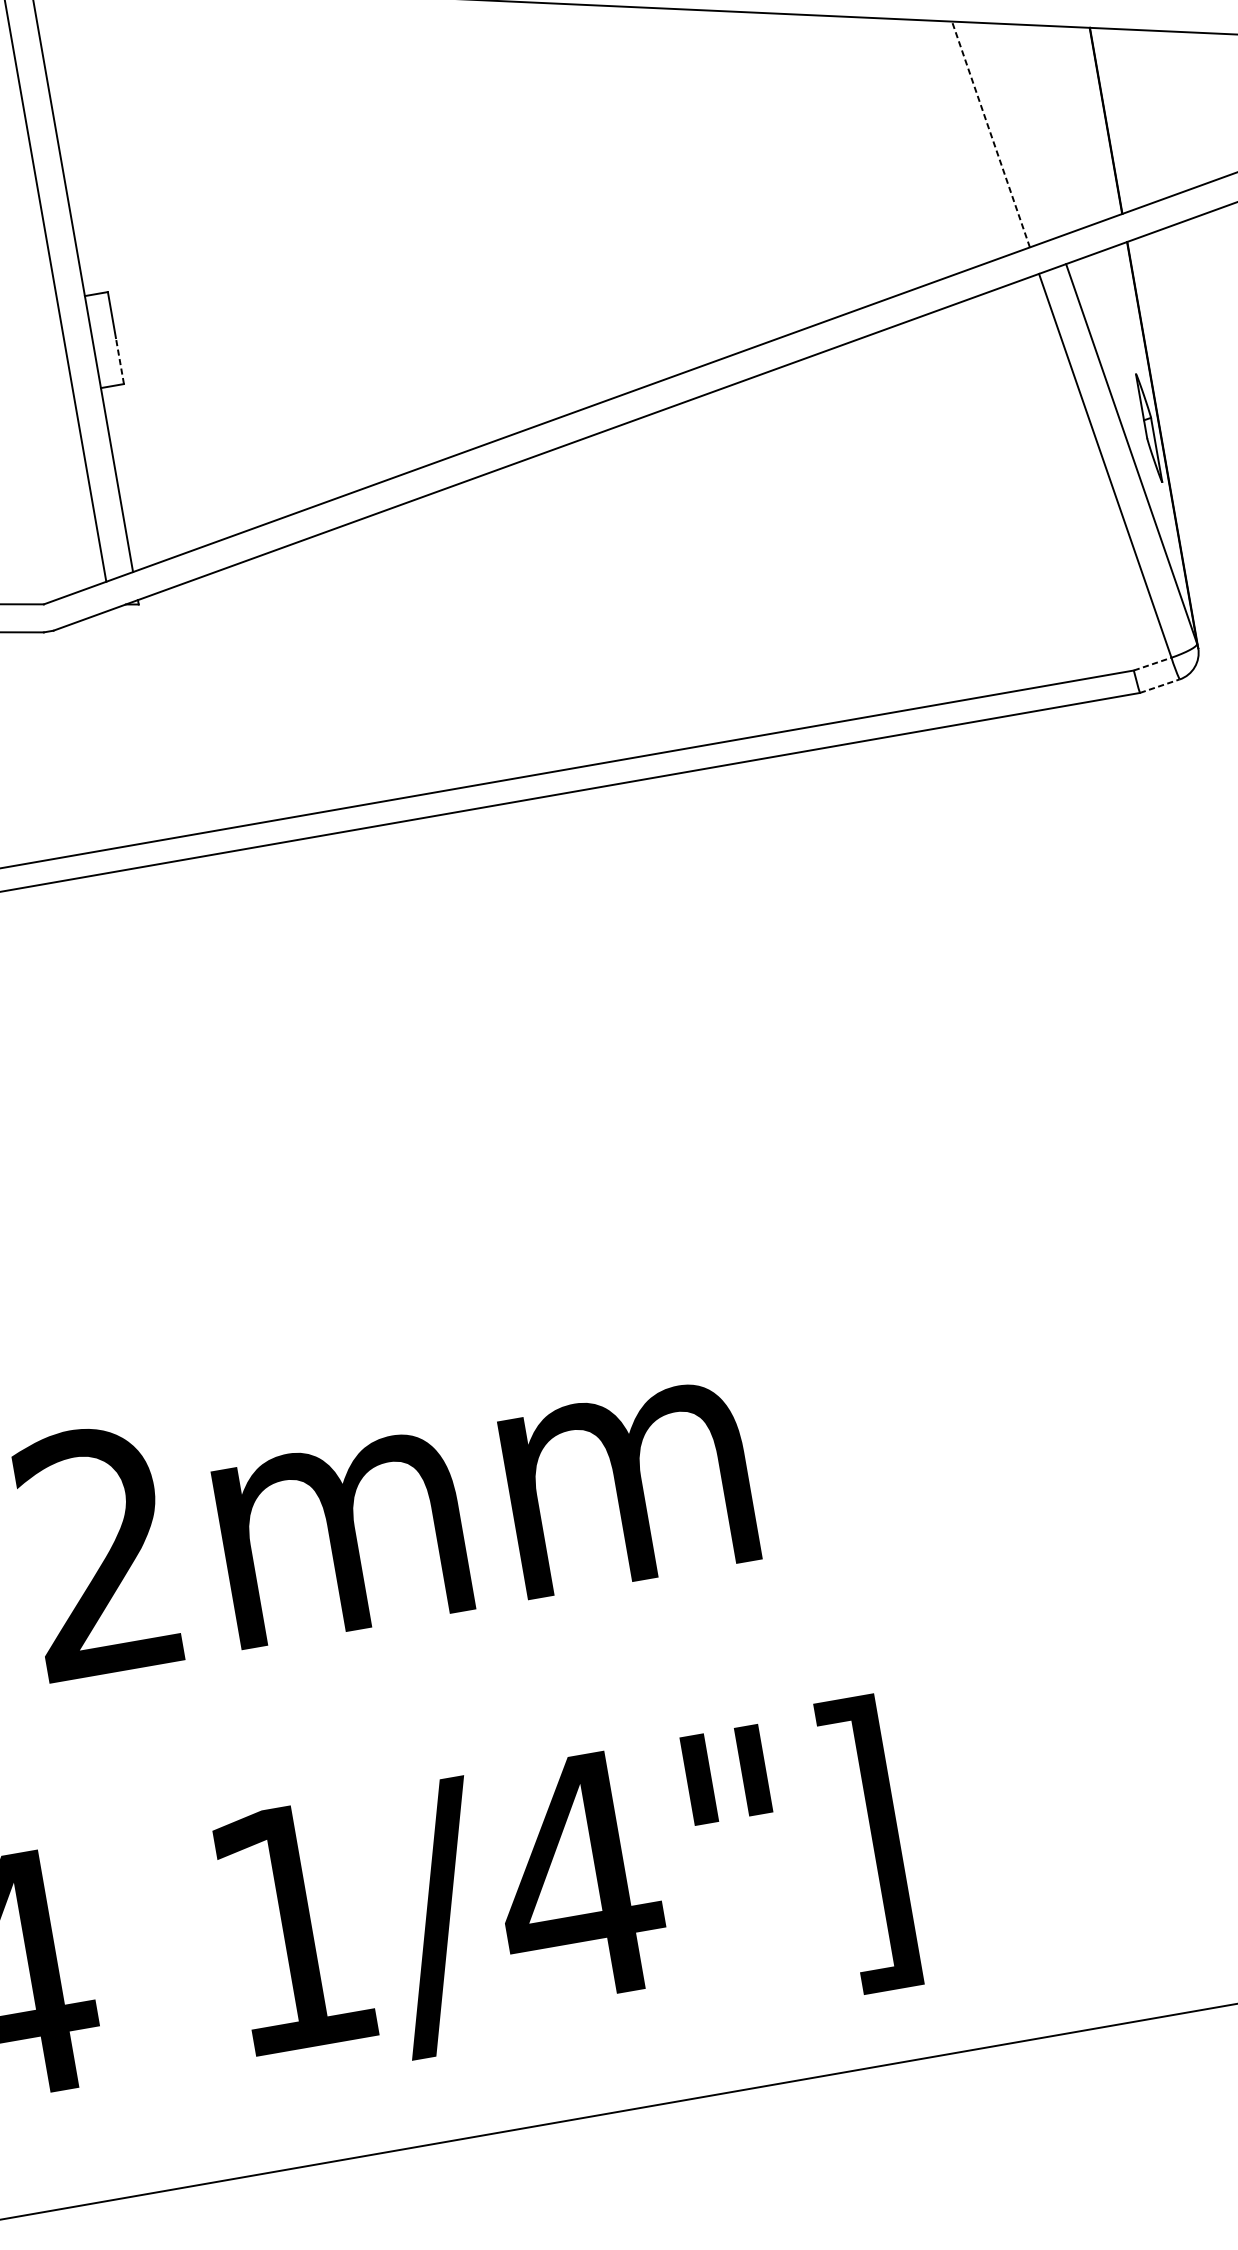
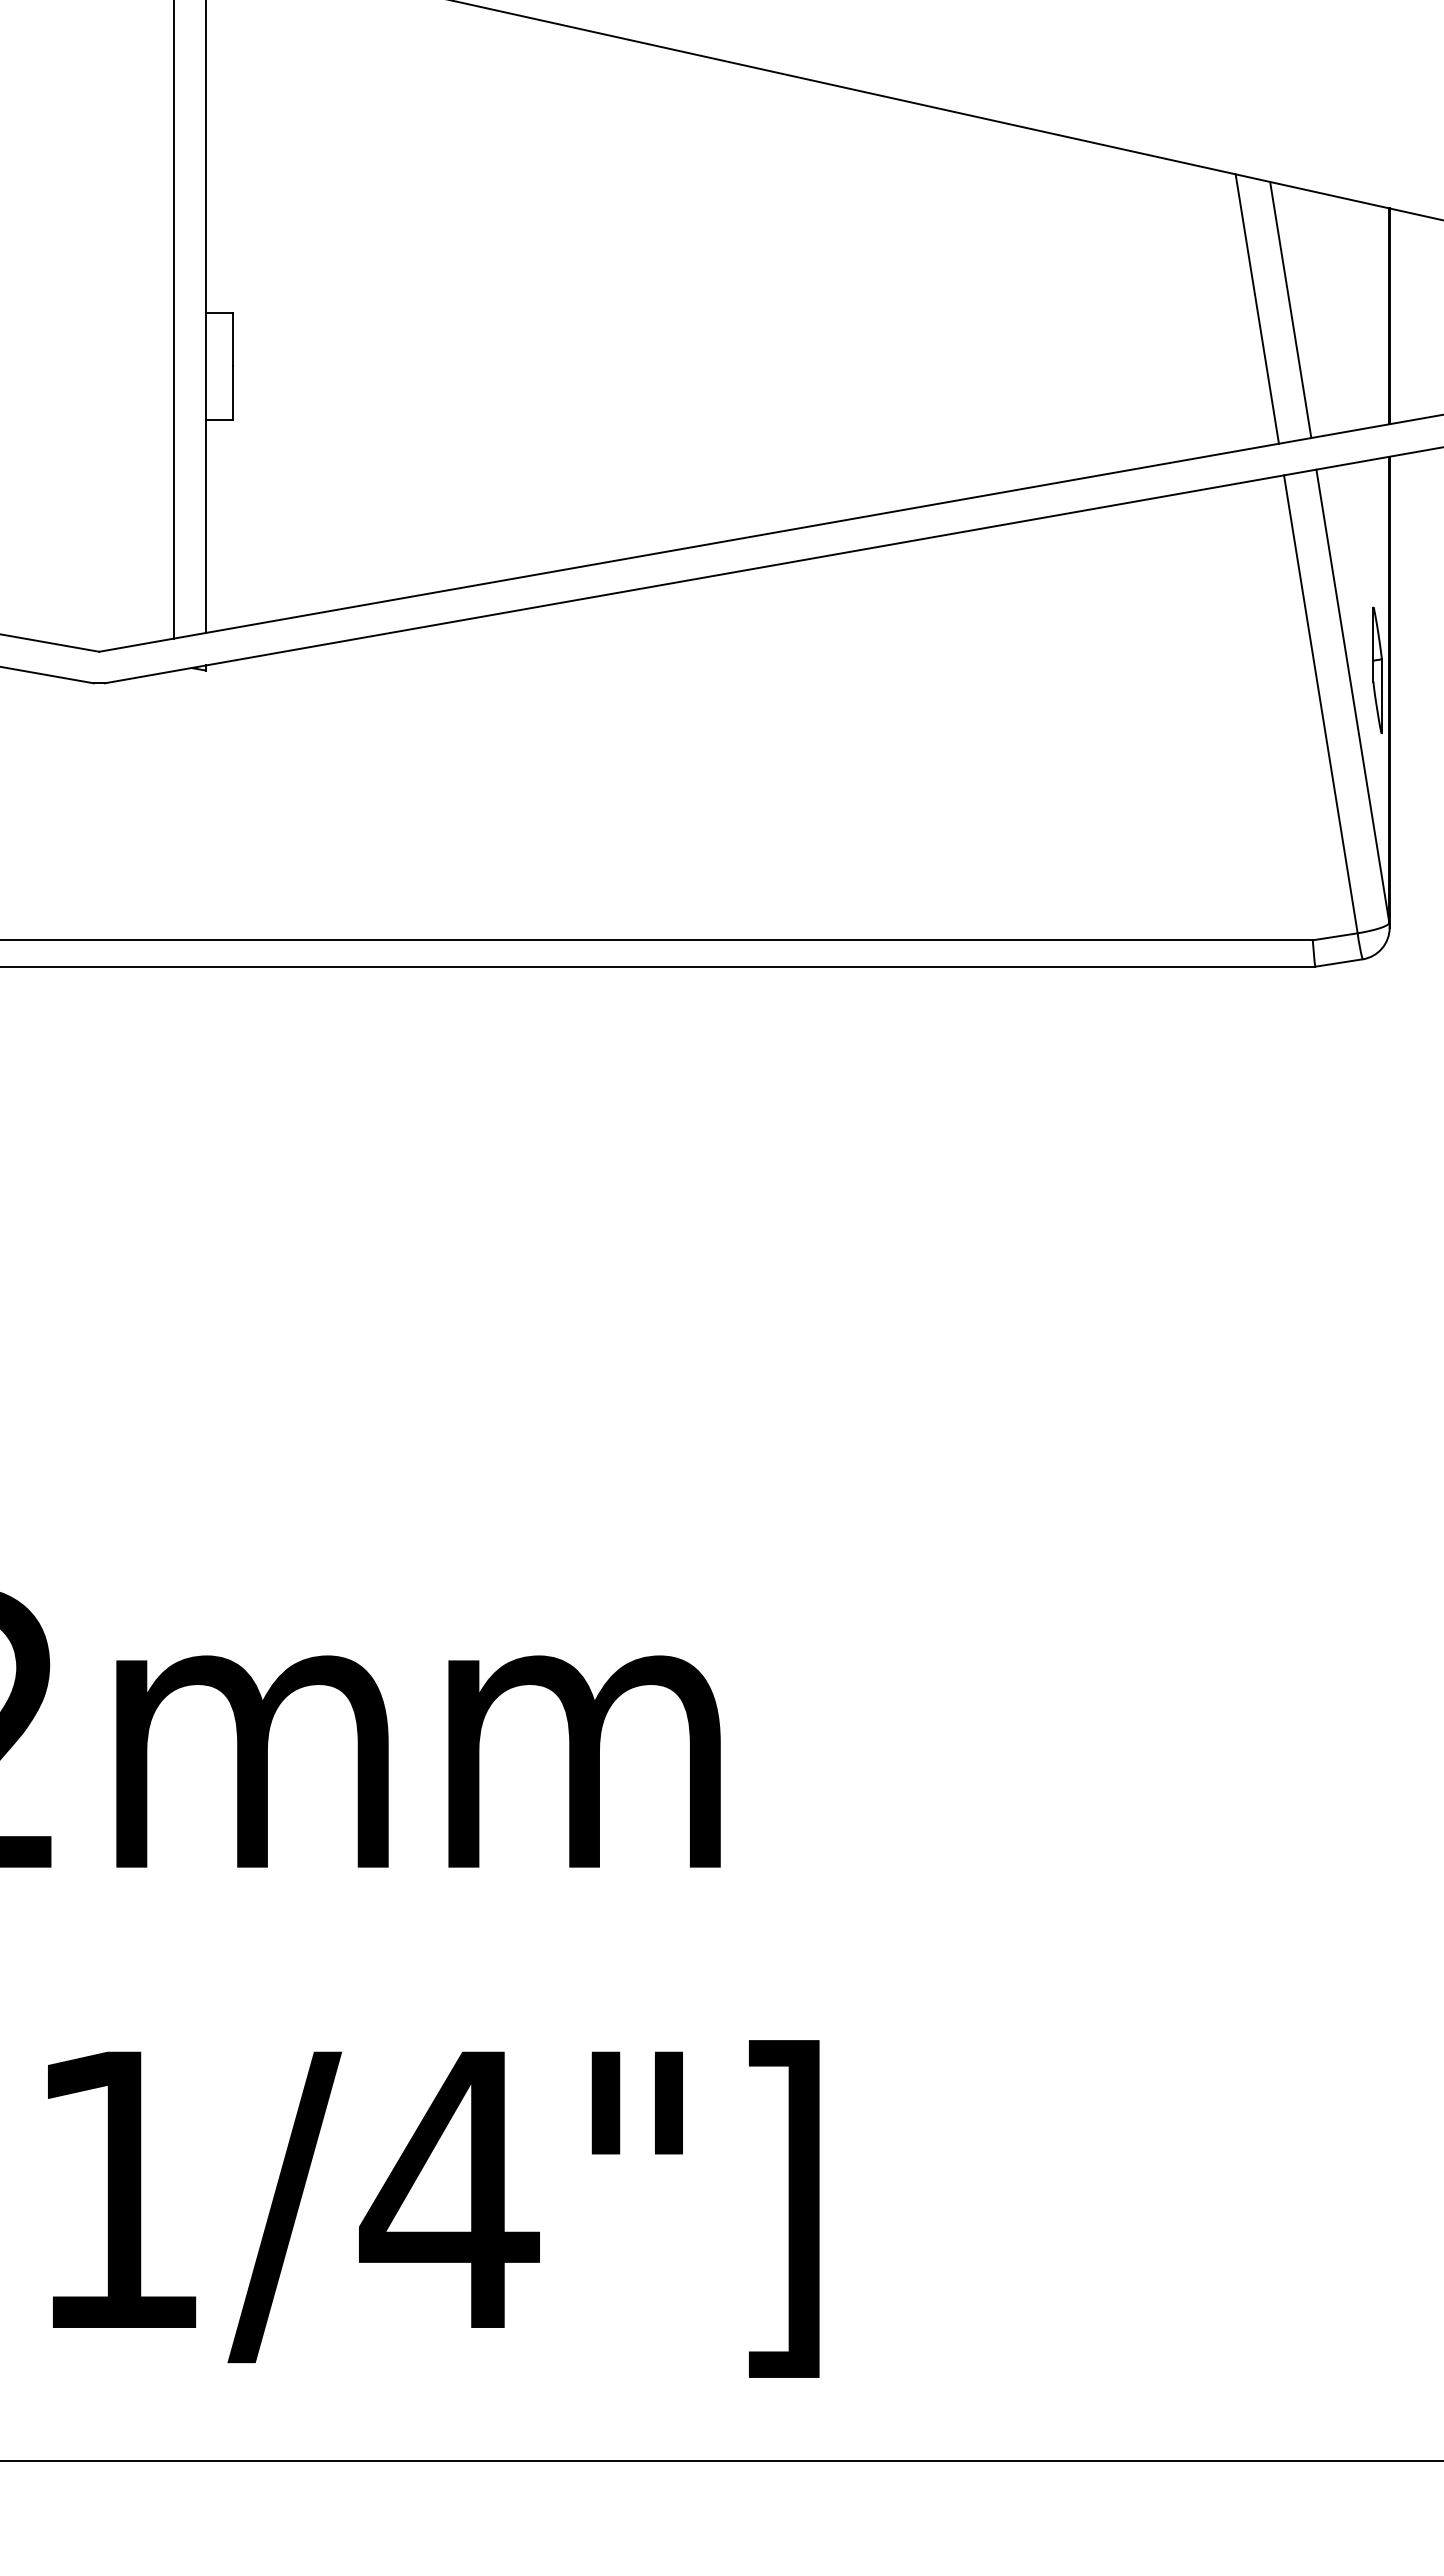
line: (1019, 129) -> (1290, 309), added
line: (991, 134) -> (1257, 308), dashed -> solid
line: (119, 360) -> (232, 392), dashed -> solid
line: (1152, 663) -> (1335, 936), dashed -> solid
line: (1159, 686) -> (1338, 963), dashed -> solid

